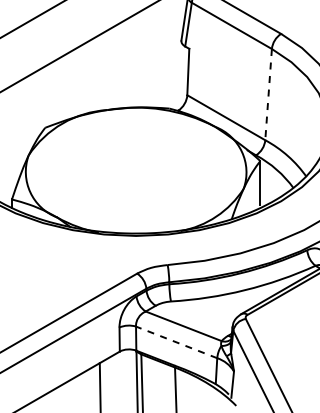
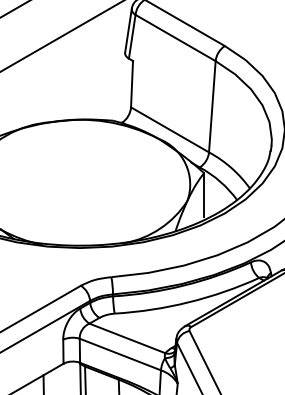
line: (268, 94) -> (212, 106), dashed -> solid
line: (176, 342) -> (120, 354), dashed -> solid

